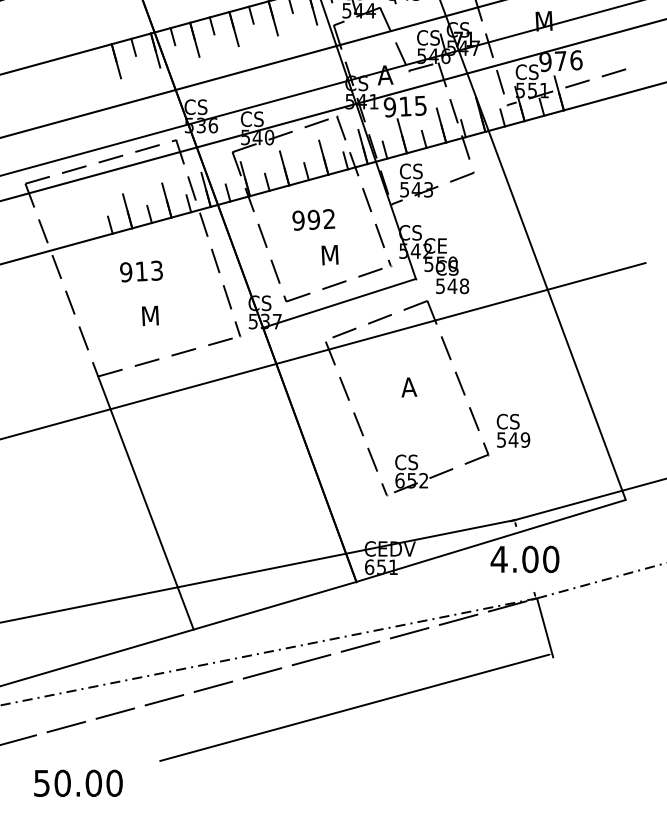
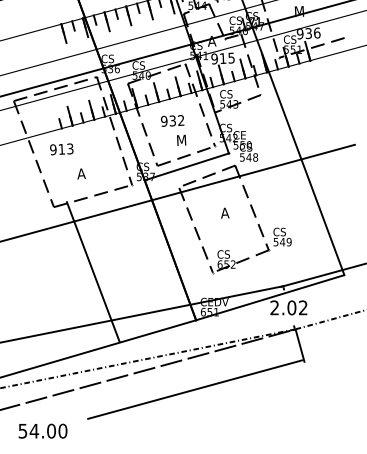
text: (560, 61) -> (308, 33), 976 -> 936
text: (313, 219) -> (172, 120), 992 -> 932
text: (140, 271) -> (61, 149), moved
text: (150, 315) -> (82, 173), M -> A
line: (144, 502) -> (92, 271), moved
text: (524, 558) -> (288, 307), 4.00 -> 2.02
text: (62, 782) -> (34, 430), 50.00 -> 54.00

